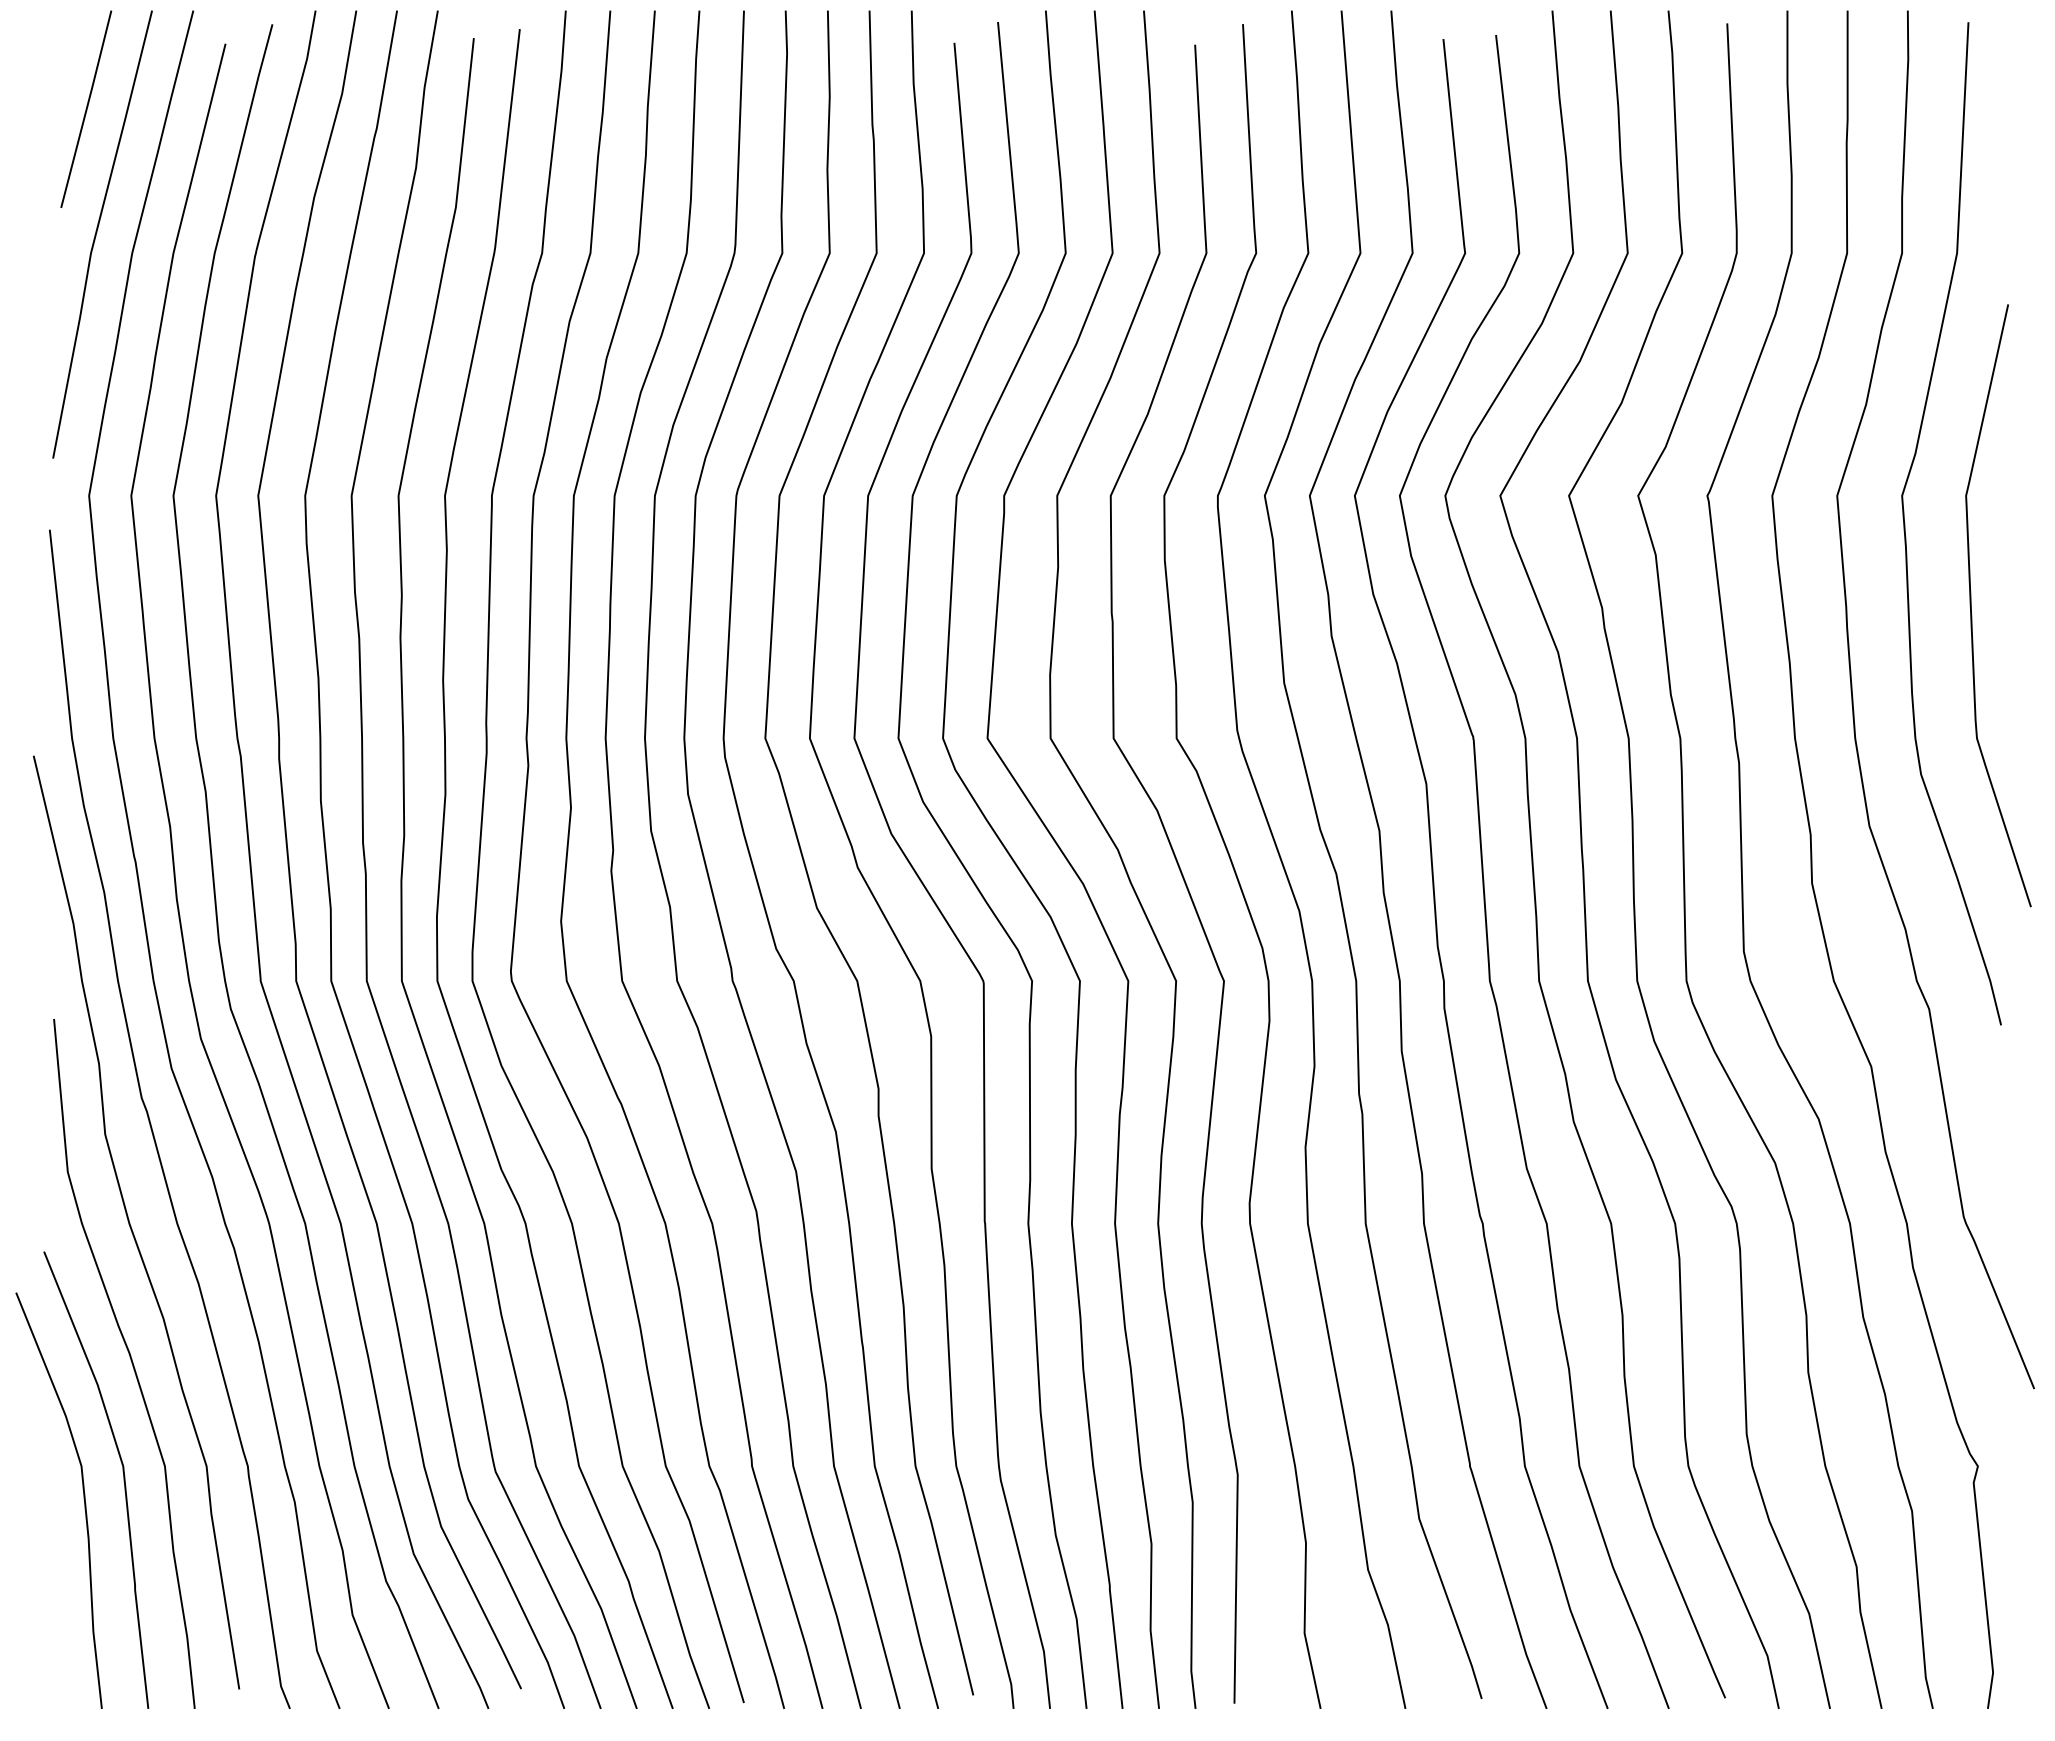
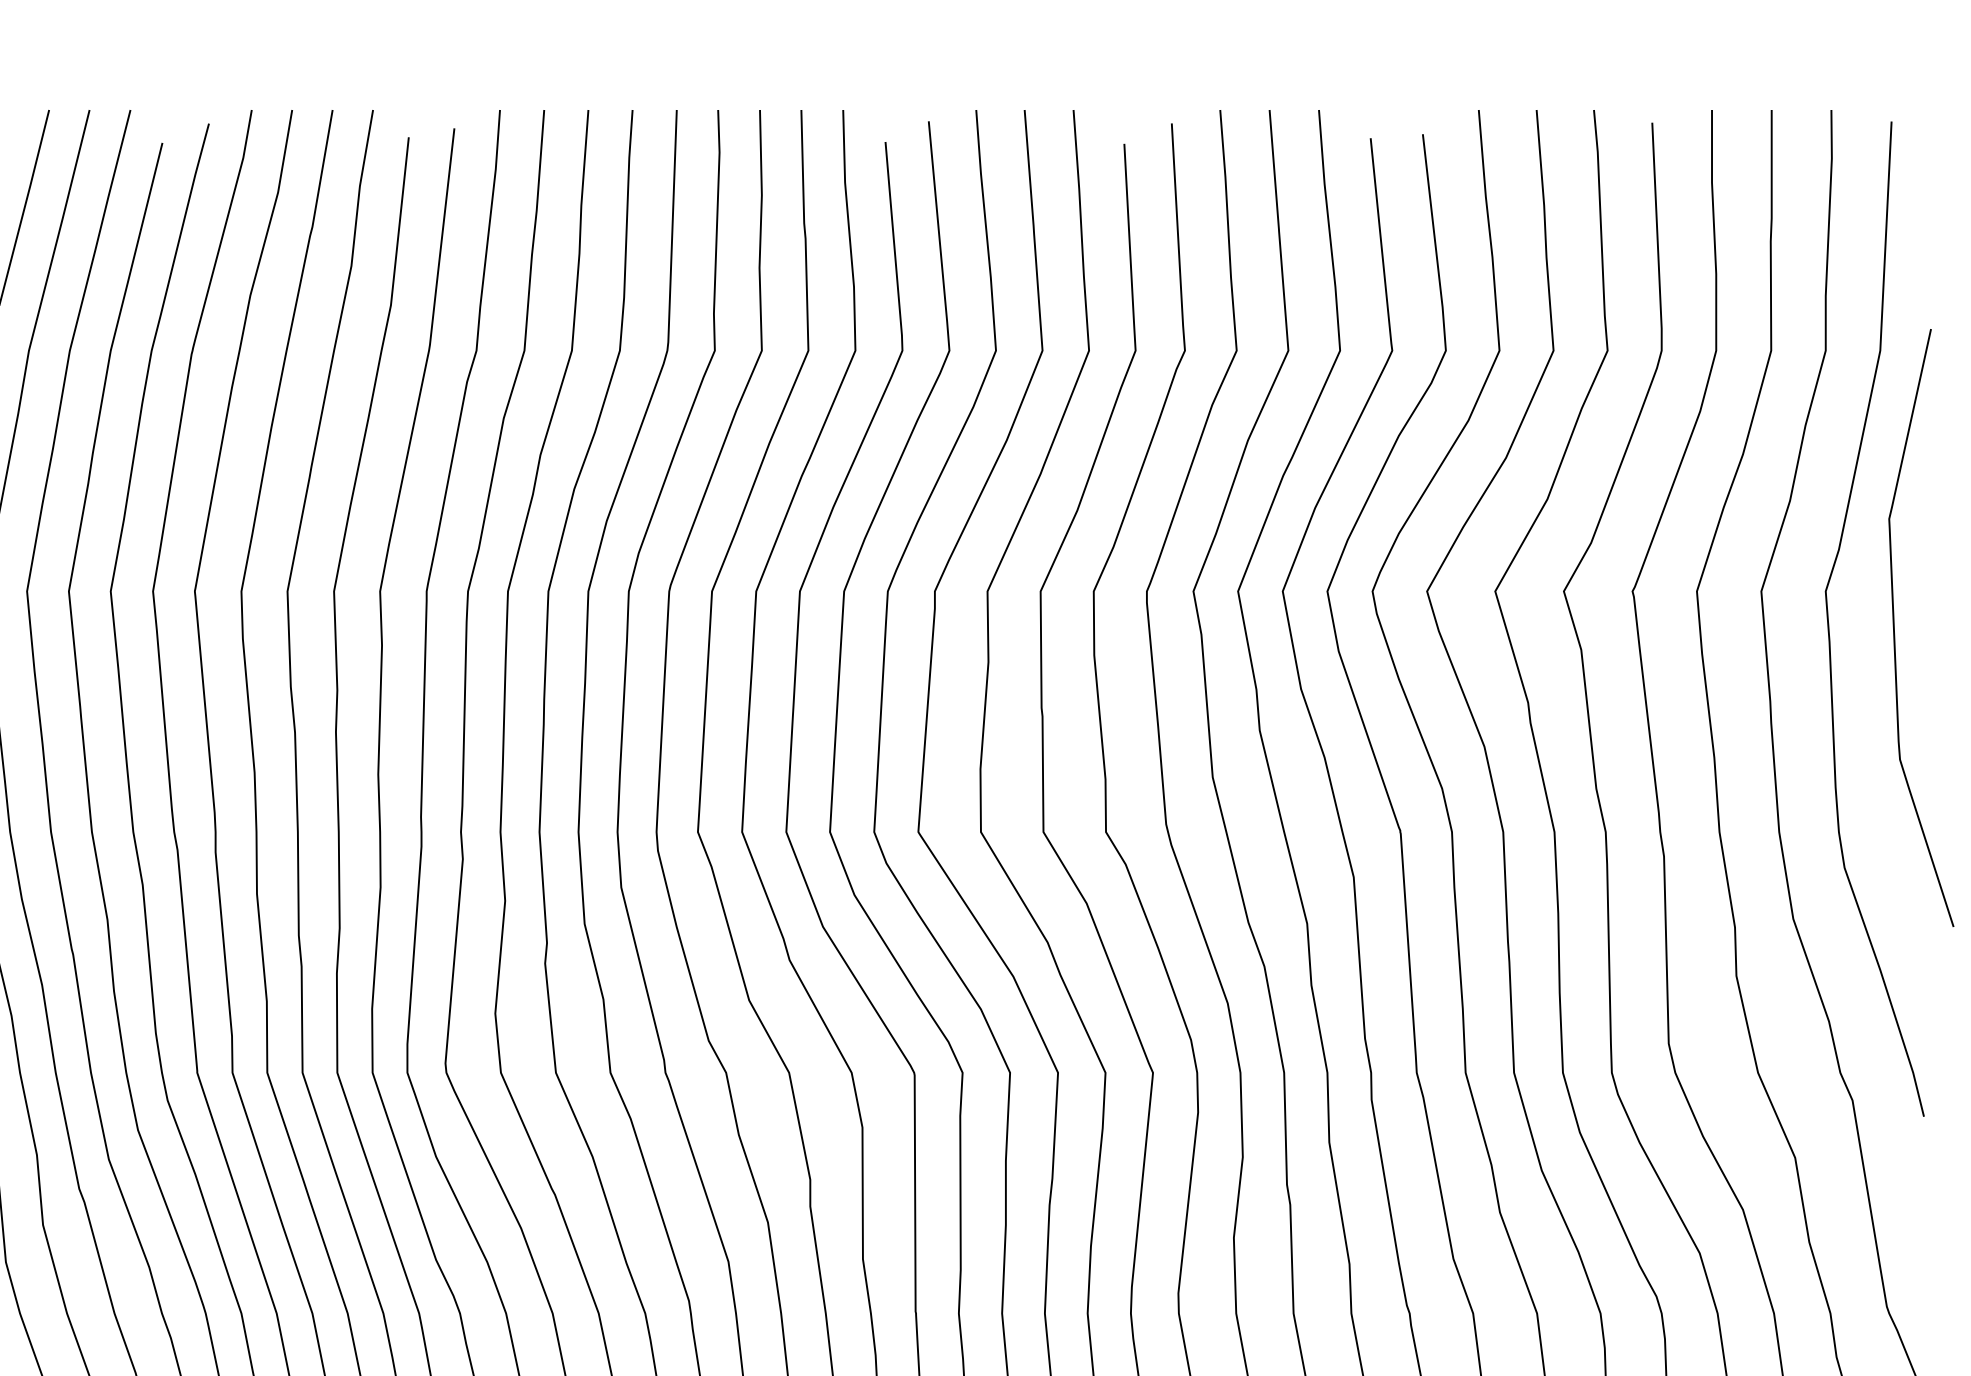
curve: (1971, 605) -> (1894, 627), moved

